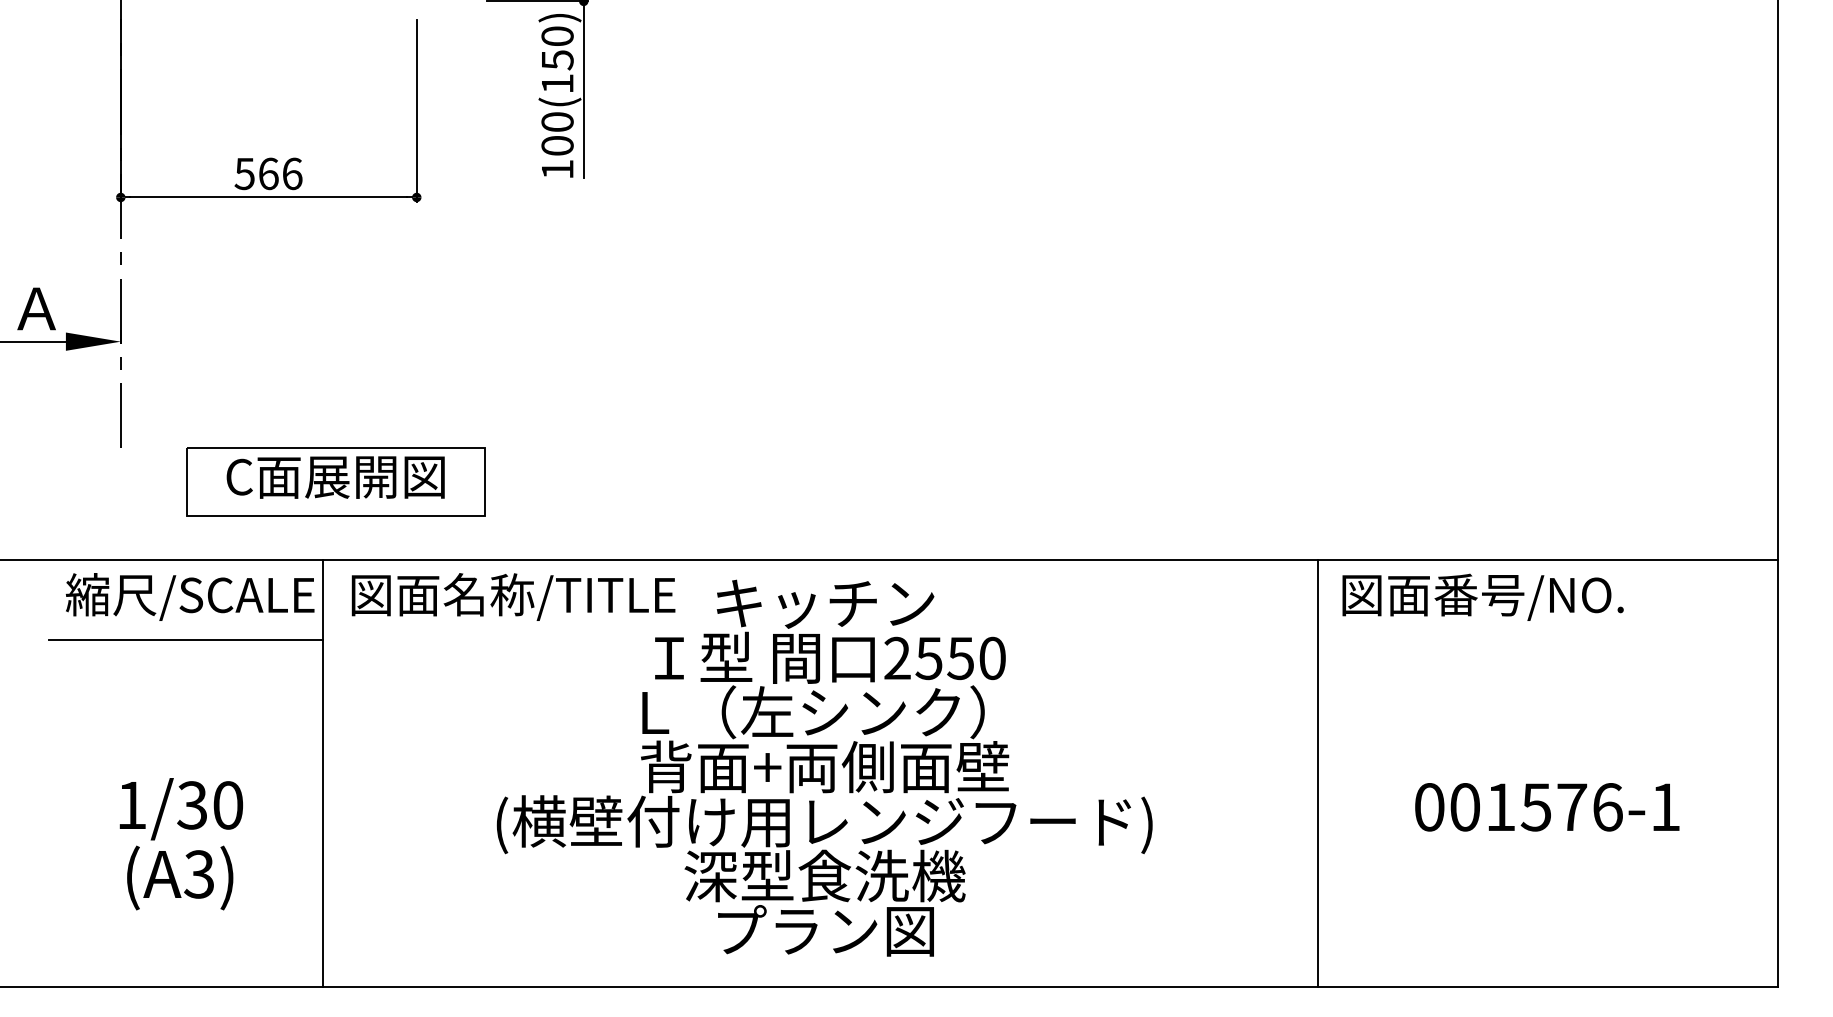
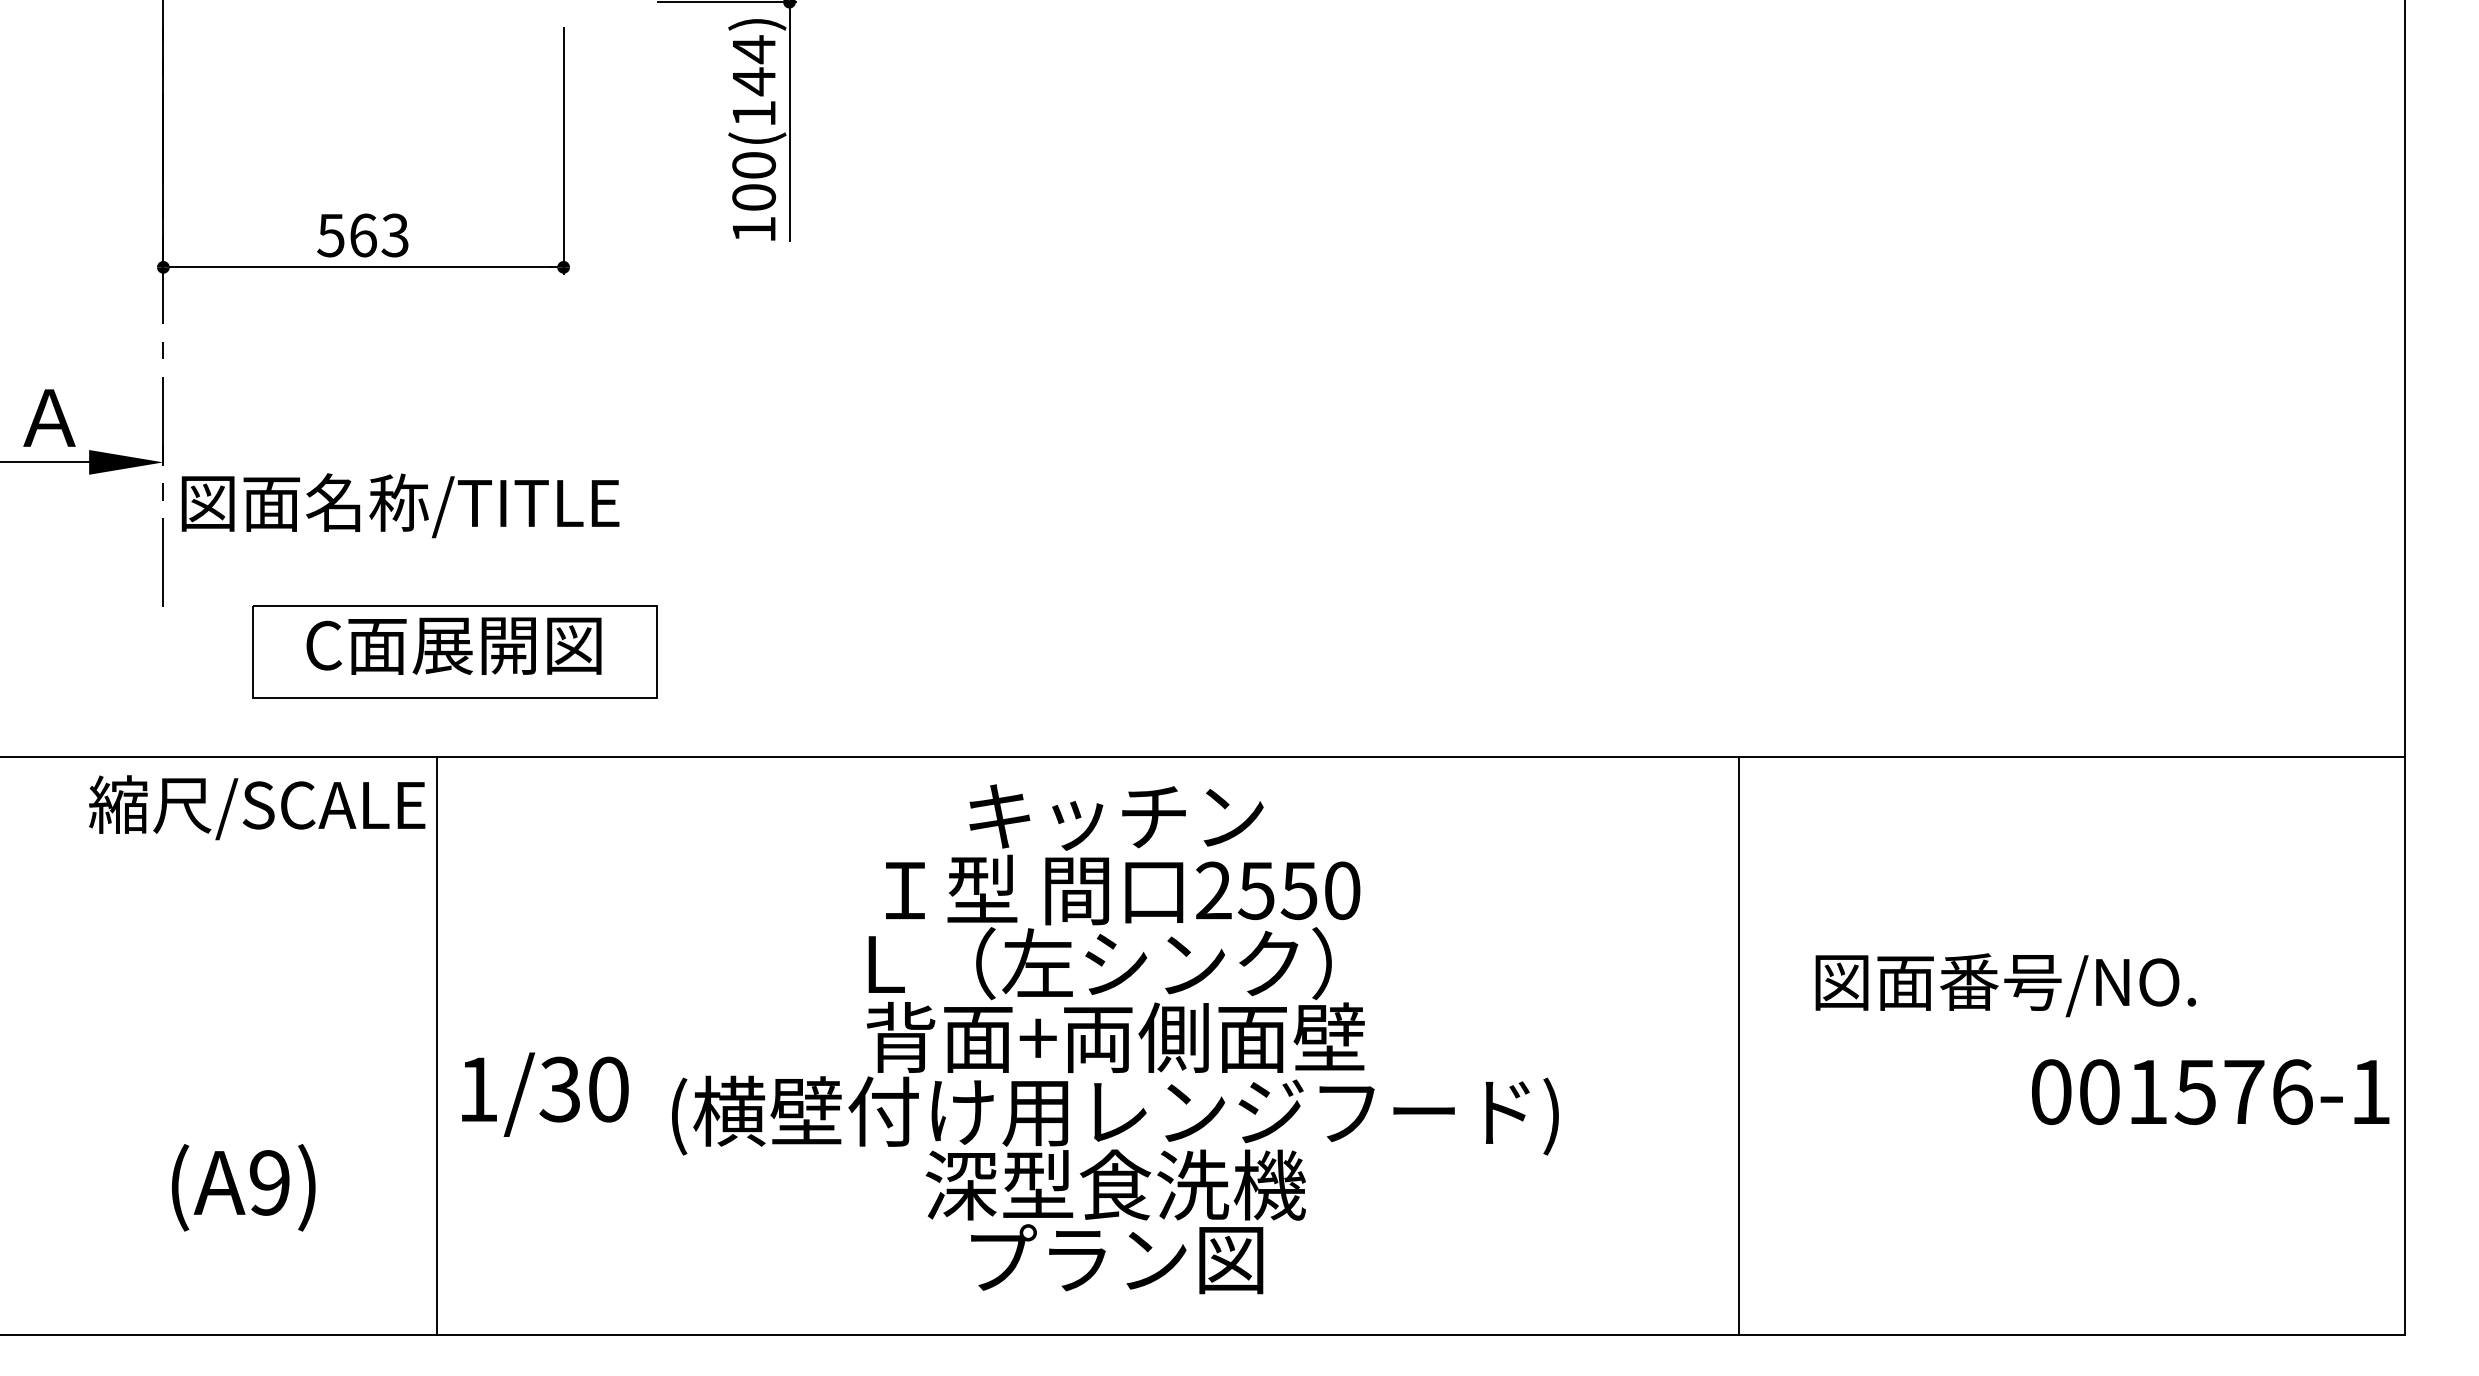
text: (557, 48) -> (754, 65), 100(150) -> 100(144)
text: (292, 173) -> (395, 235), 566 -> 563
text: (513, 596) -> (400, 505), moved
text: (1482, 597) -> (2005, 985), moved
line: (185, 640) -> (251, 866), removed
line: (1317, 772) -> (1739, 1045), moved
text: (1547, 806) -> (2210, 1091), moved
text: (181, 809) -> (545, 1094), moved
text: (198, 874) -> (268, 1182), (A3) -> (A9)

